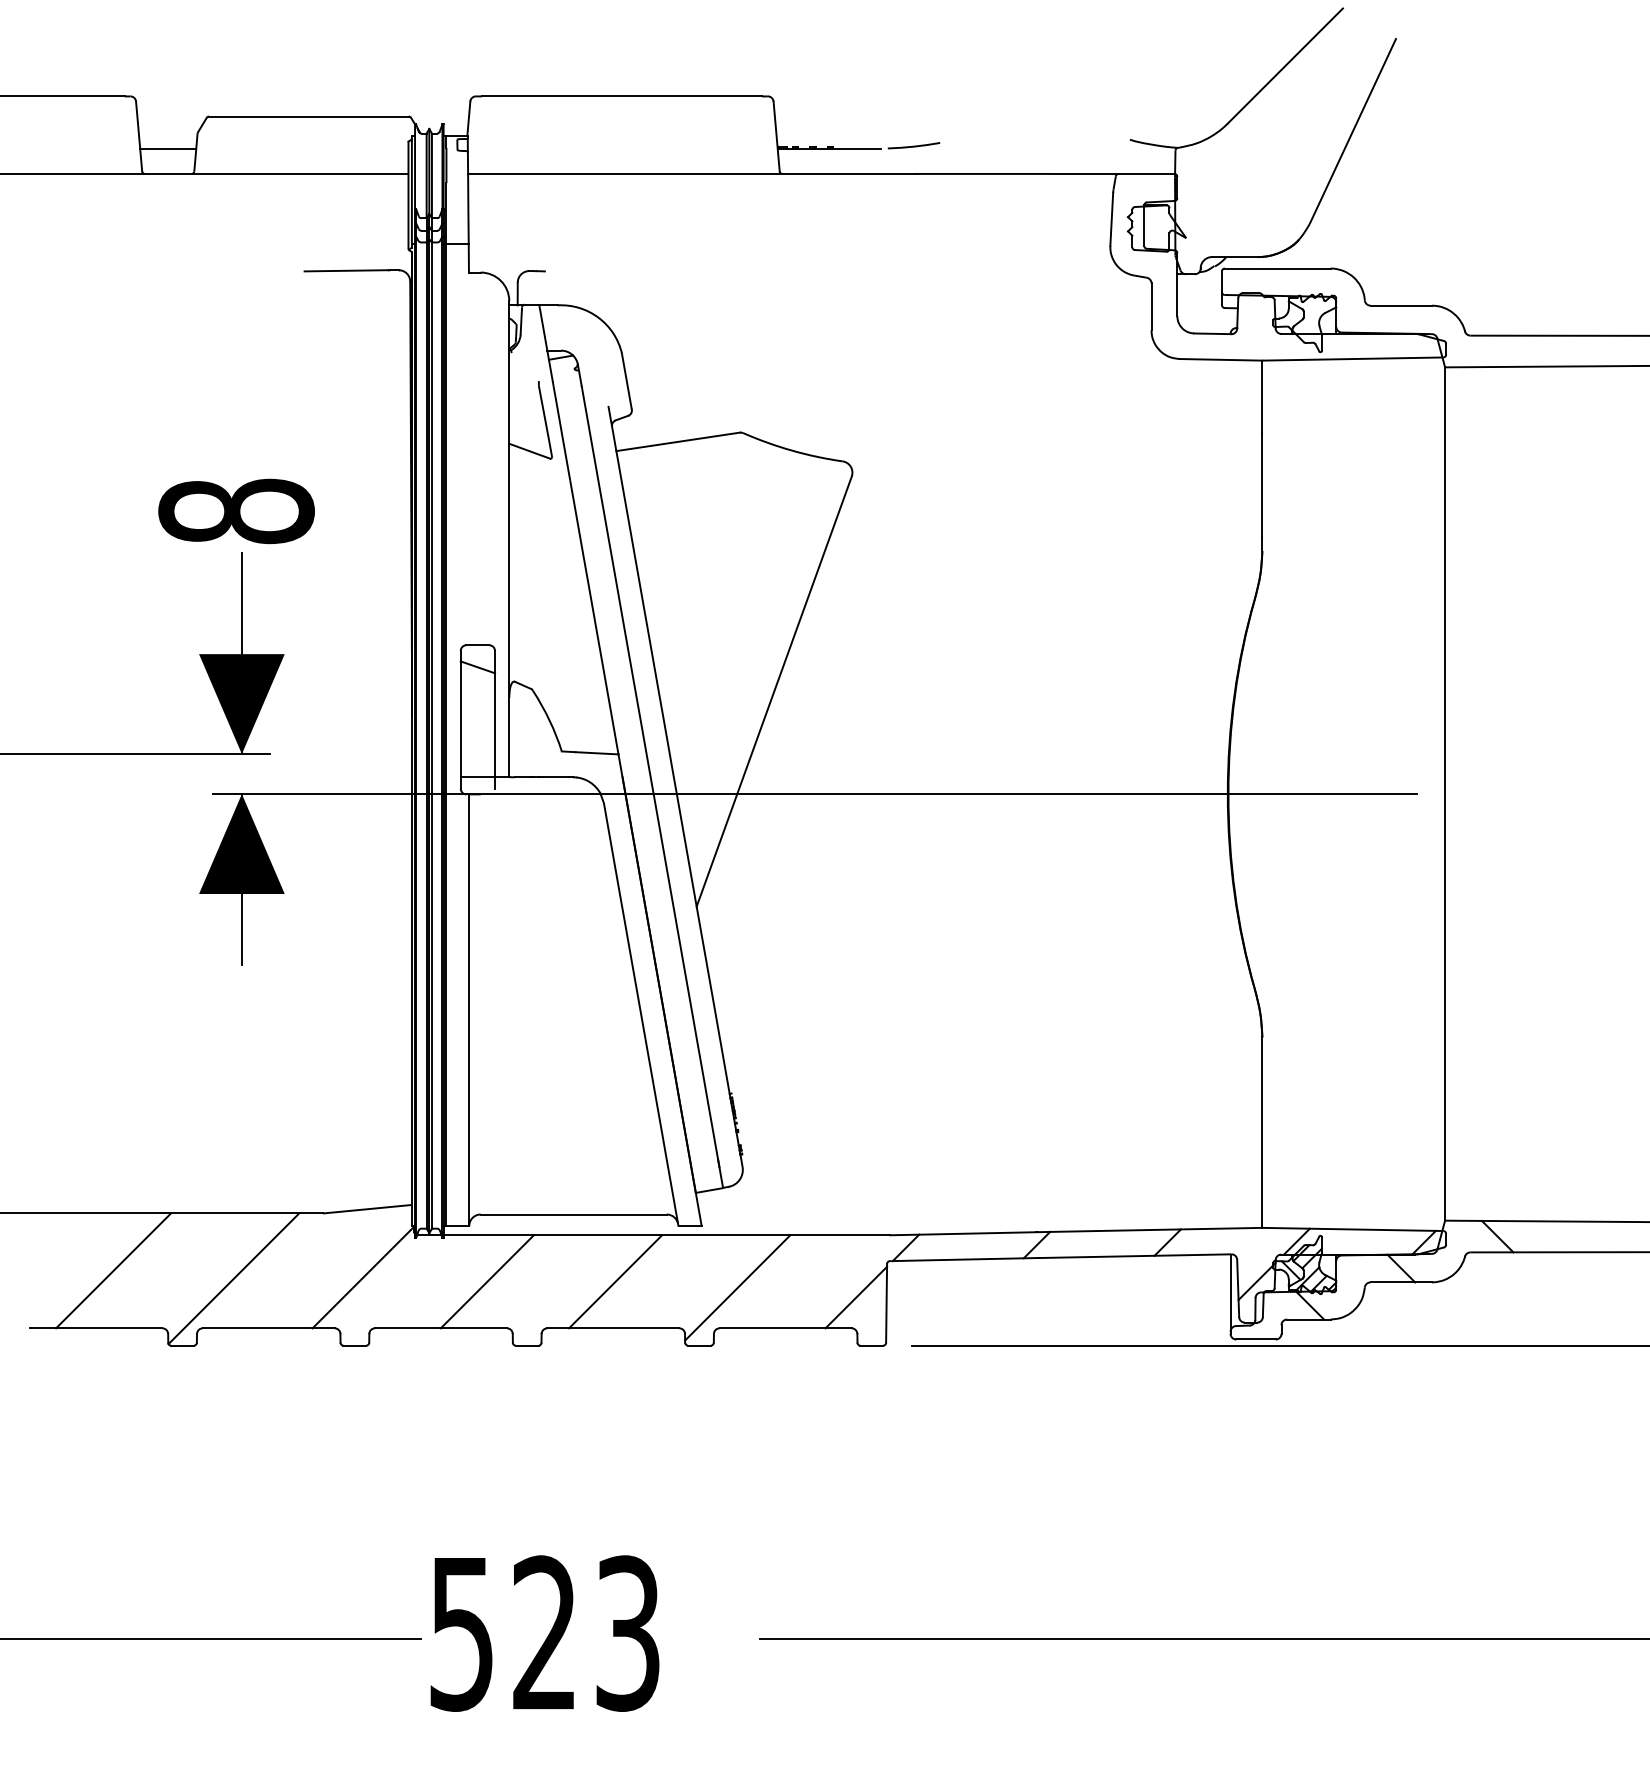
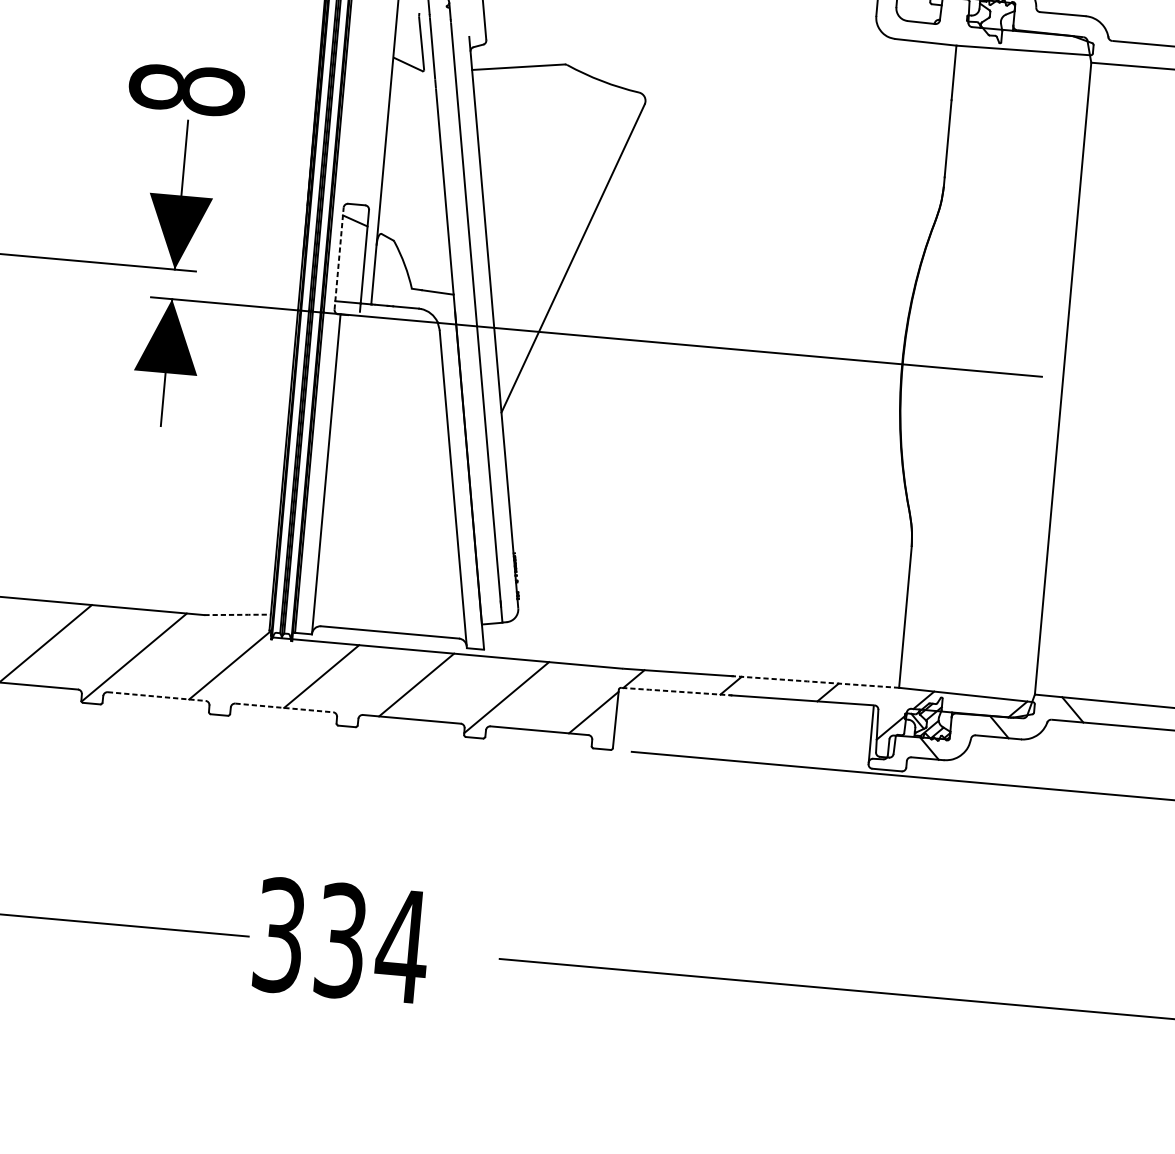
line: (460, 719) -> (338, 258), solid -> dashed
line: (368, 1209) -> (238, 615), solid -> dashed
line: (1149, 1230) -> (815, 682), solid -> dashed
line: (963, 1259) -> (675, 691), solid -> dashed
line: (268, 1328) -> (156, 696), solid -> dashed
line: (441, 1328) -> (284, 708), solid -> dashed
text: (546, 1633) -> (342, 940), 523 -> 334

